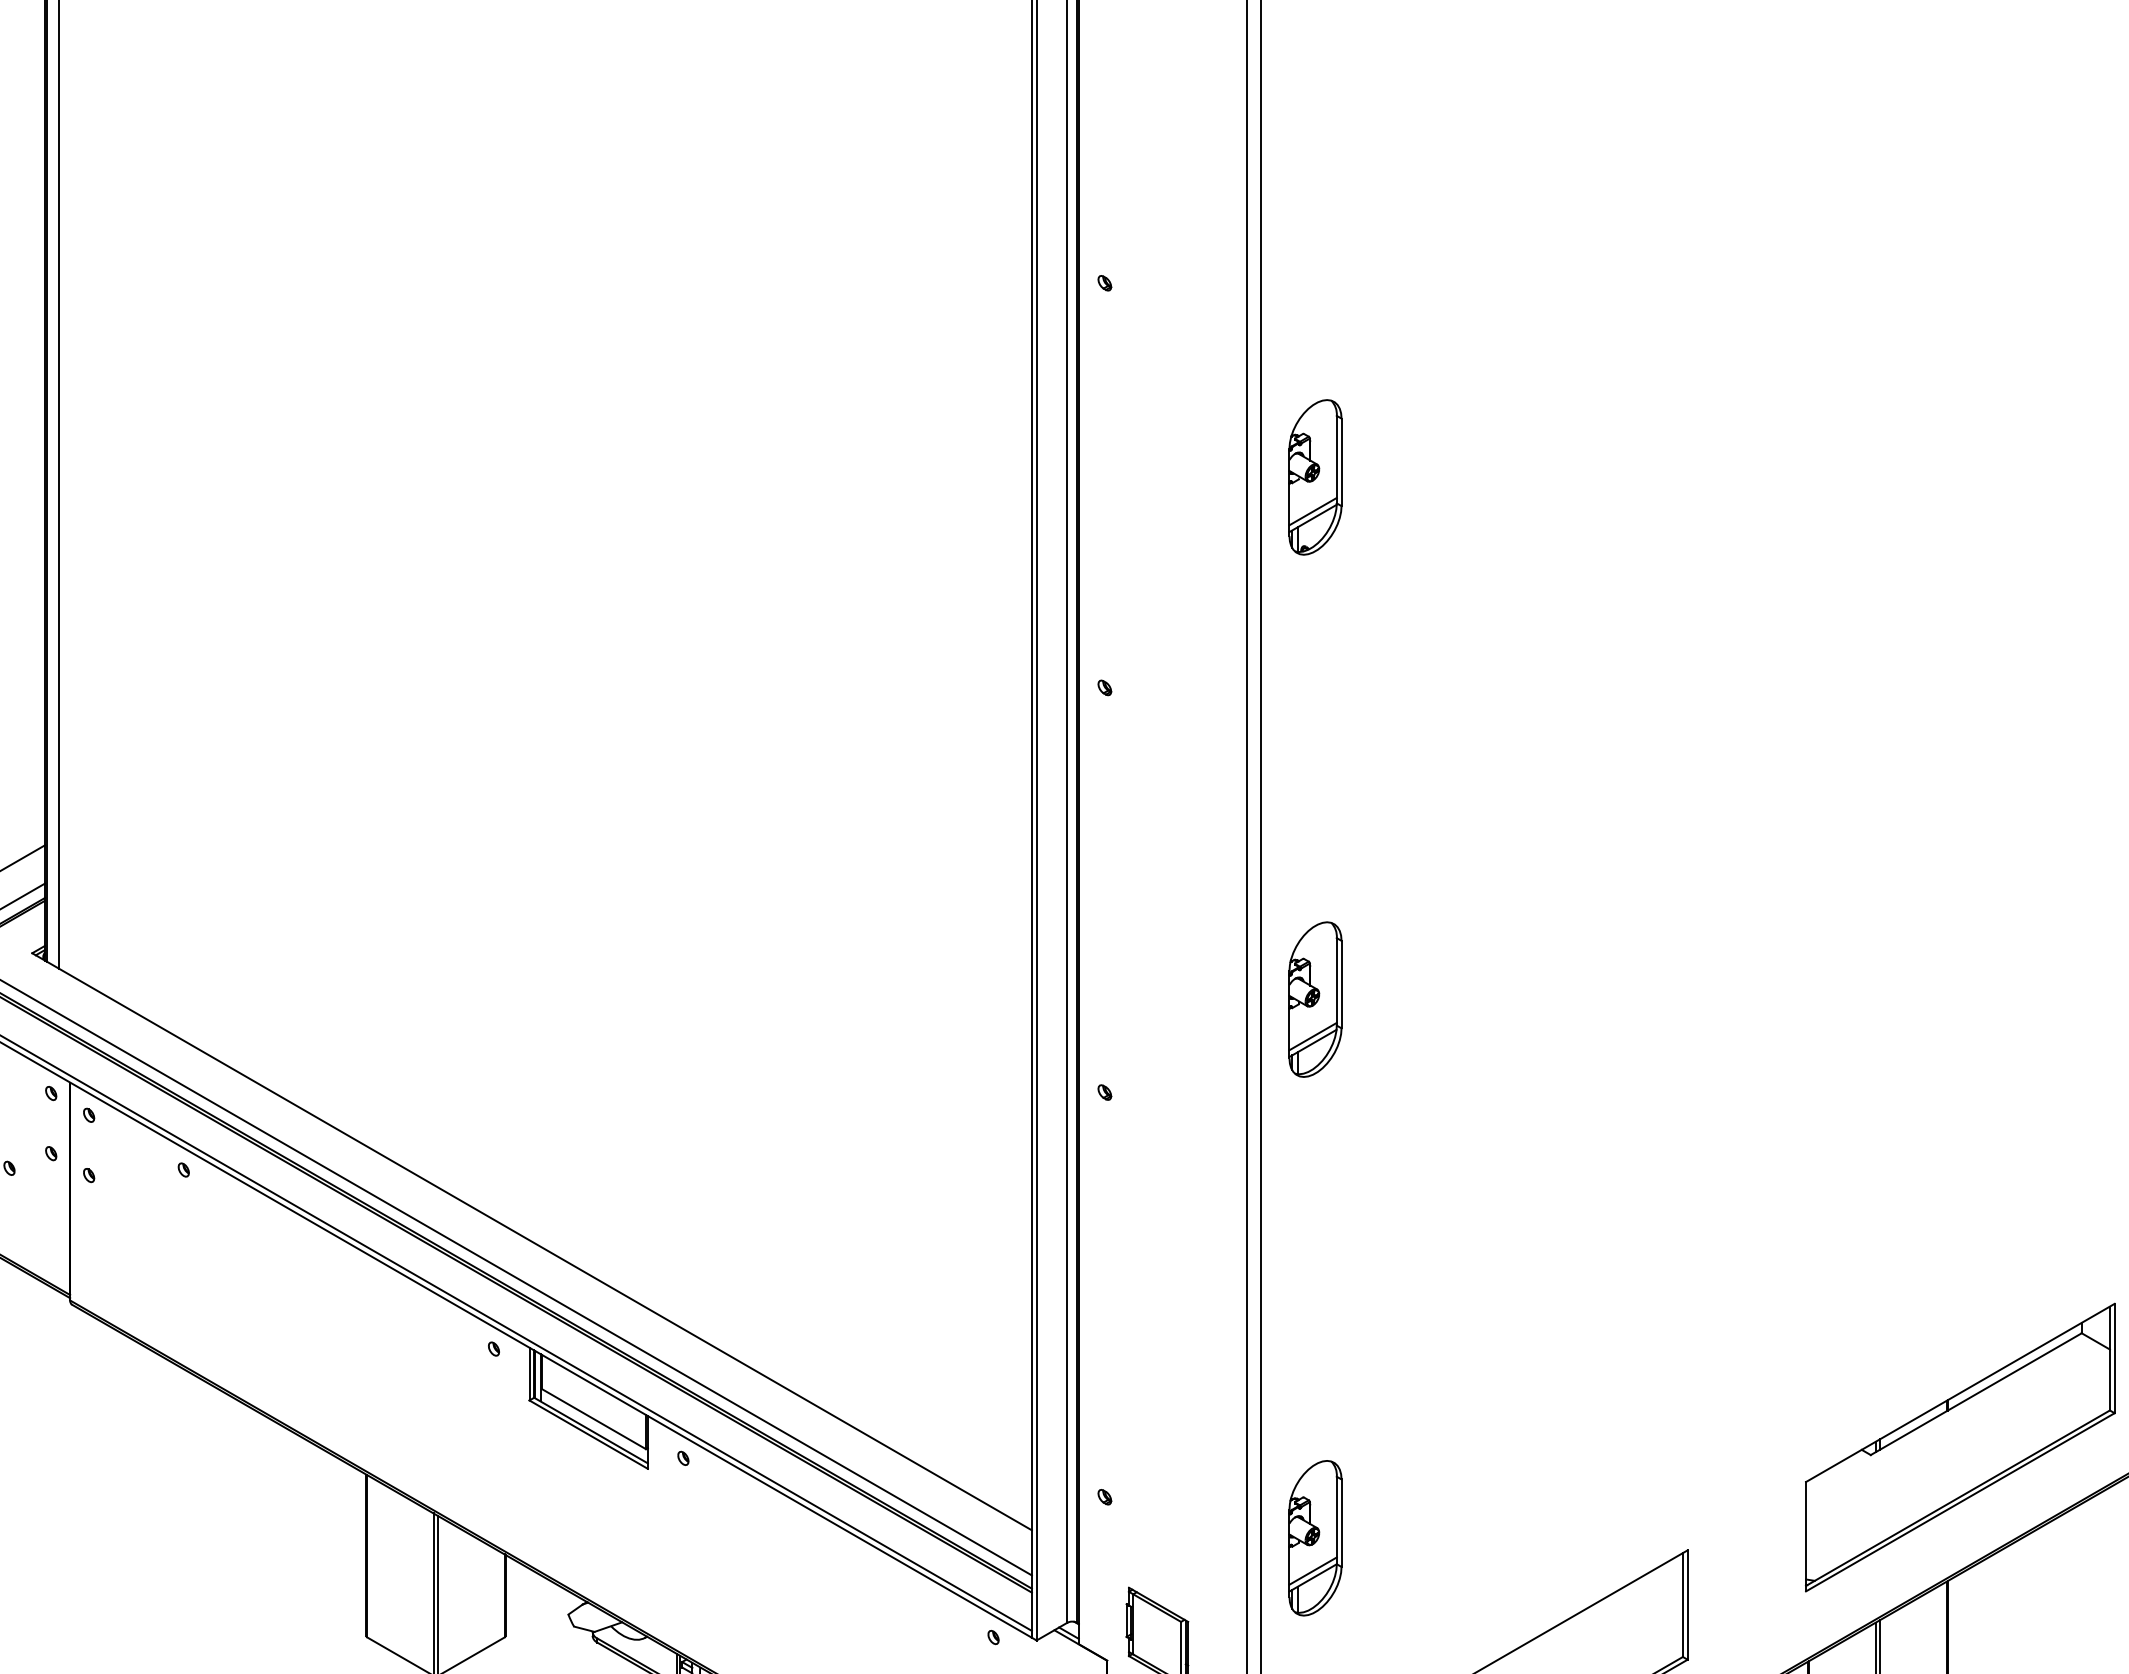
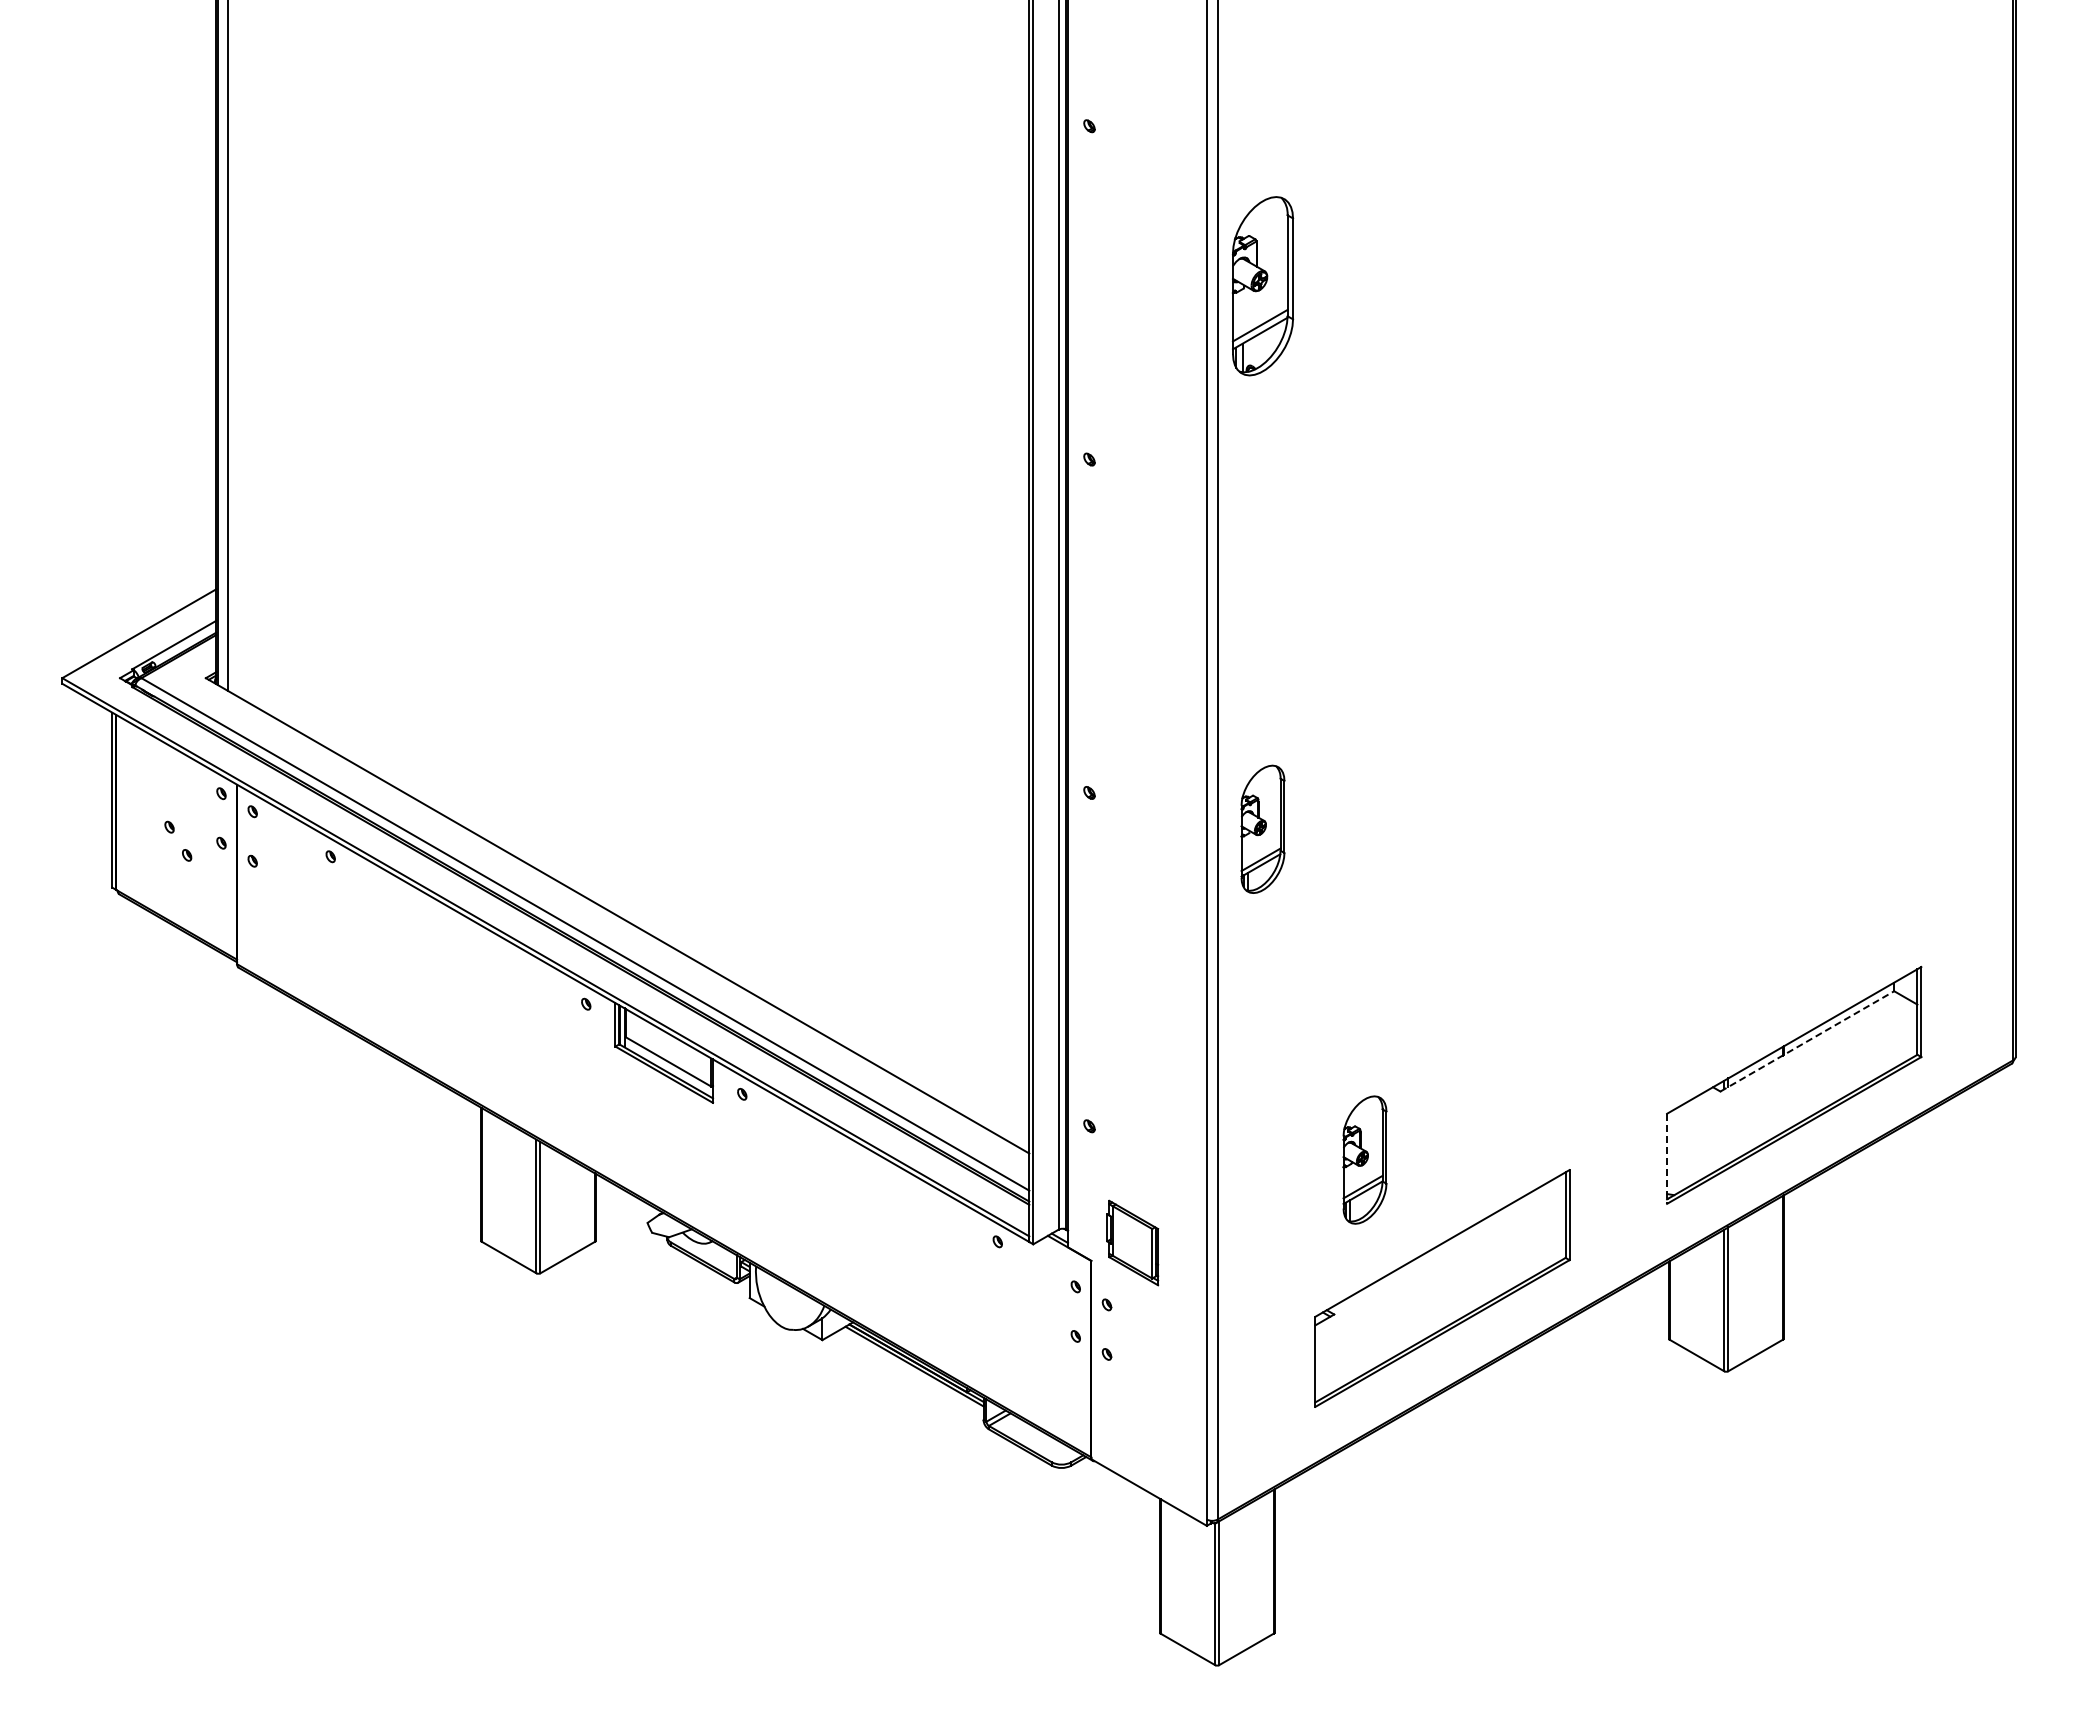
part: (1314, 476) -> (1262, 285), size x1.4
part: (1314, 998) -> (1262, 828), moved
line: (1976, 1394) -> (1807, 1041), solid -> dashed
part: (1314, 1537) -> (1364, 1159), moved
line: (1806, 1537) -> (1667, 1159), solid -> dashed

